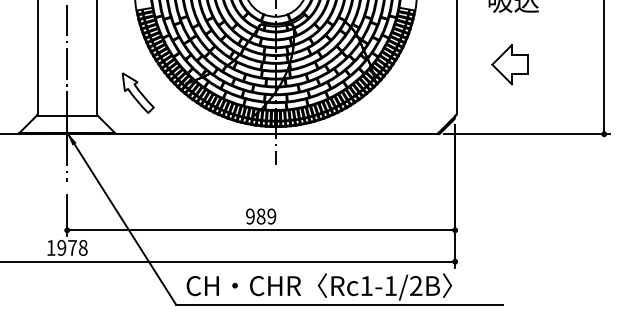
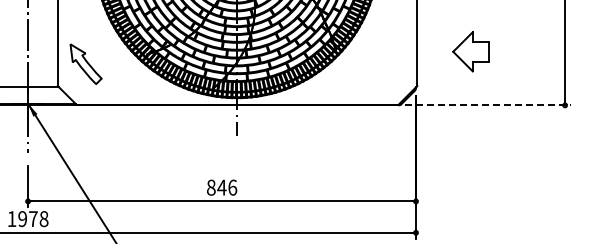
part: (509, 64) -> (470, 51), moved
part: (137, 92) -> (85, 63), moved
line: (527, 134) -> (488, 105), solid -> dashed
text: (261, 216) -> (222, 187), 989 -> 846

